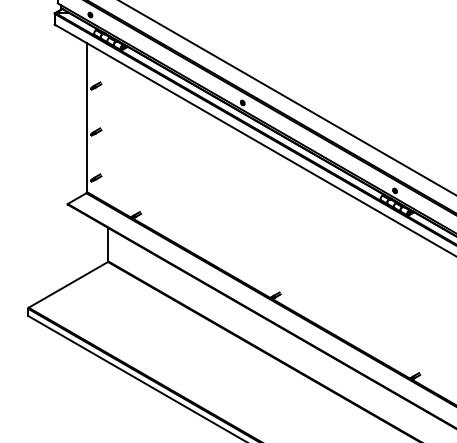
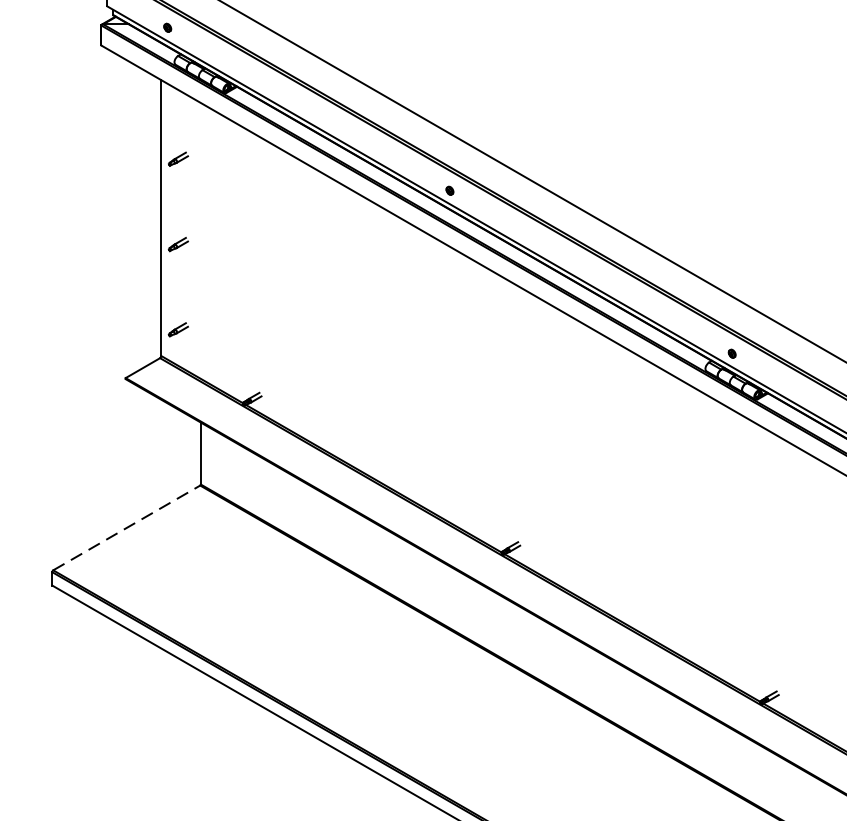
line: (68, 284) -> (126, 527), solid -> dashed

